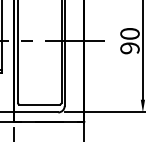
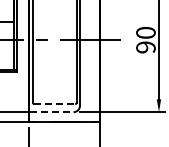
line: (40, 104) -> (55, 104), solid -> dashed
line: (36, 112) -> (51, 112), solid -> dashed

